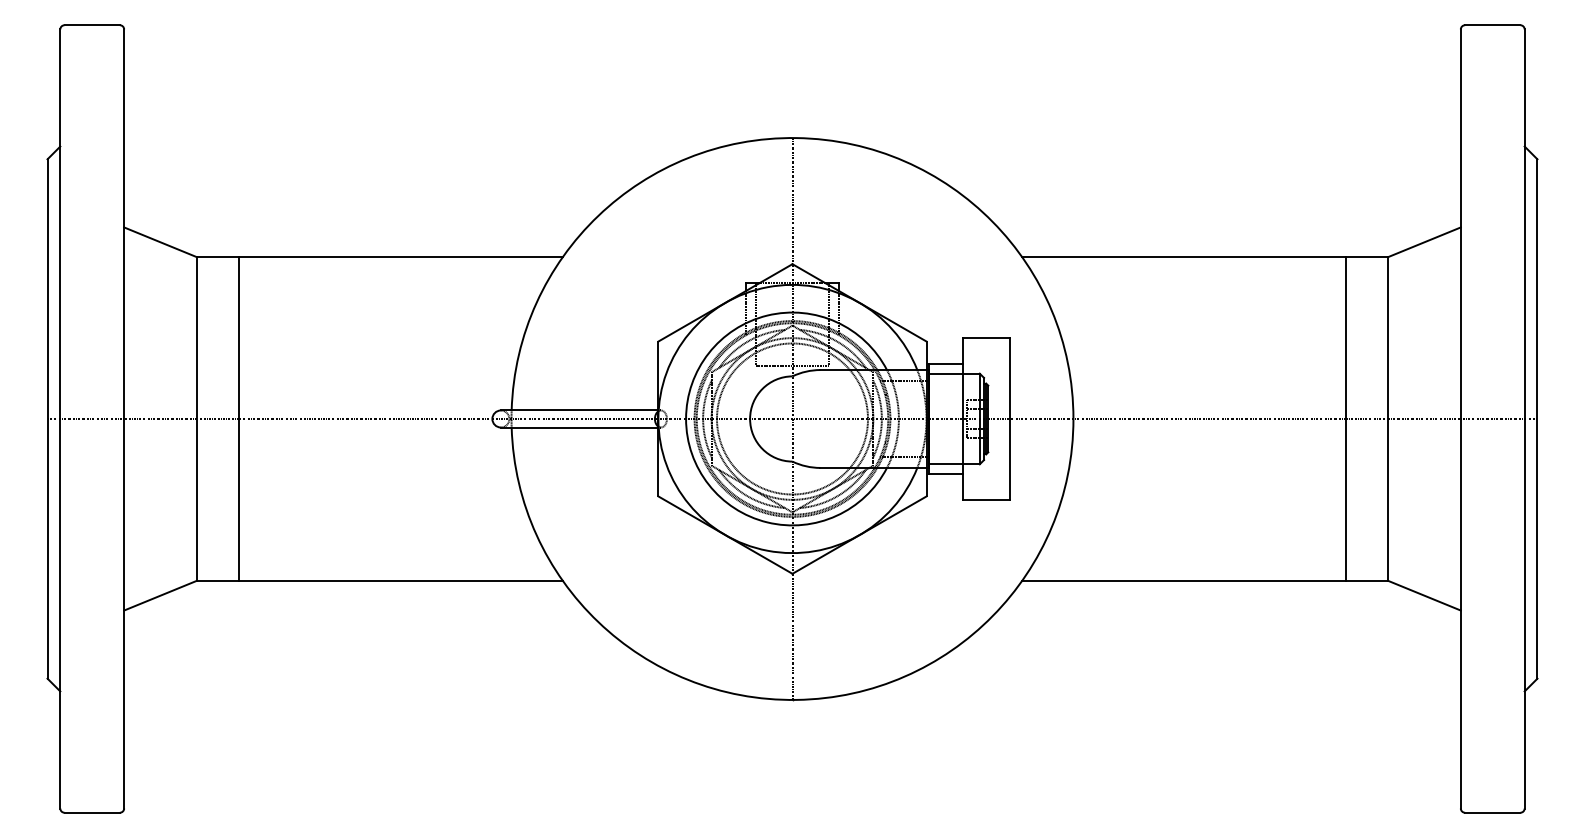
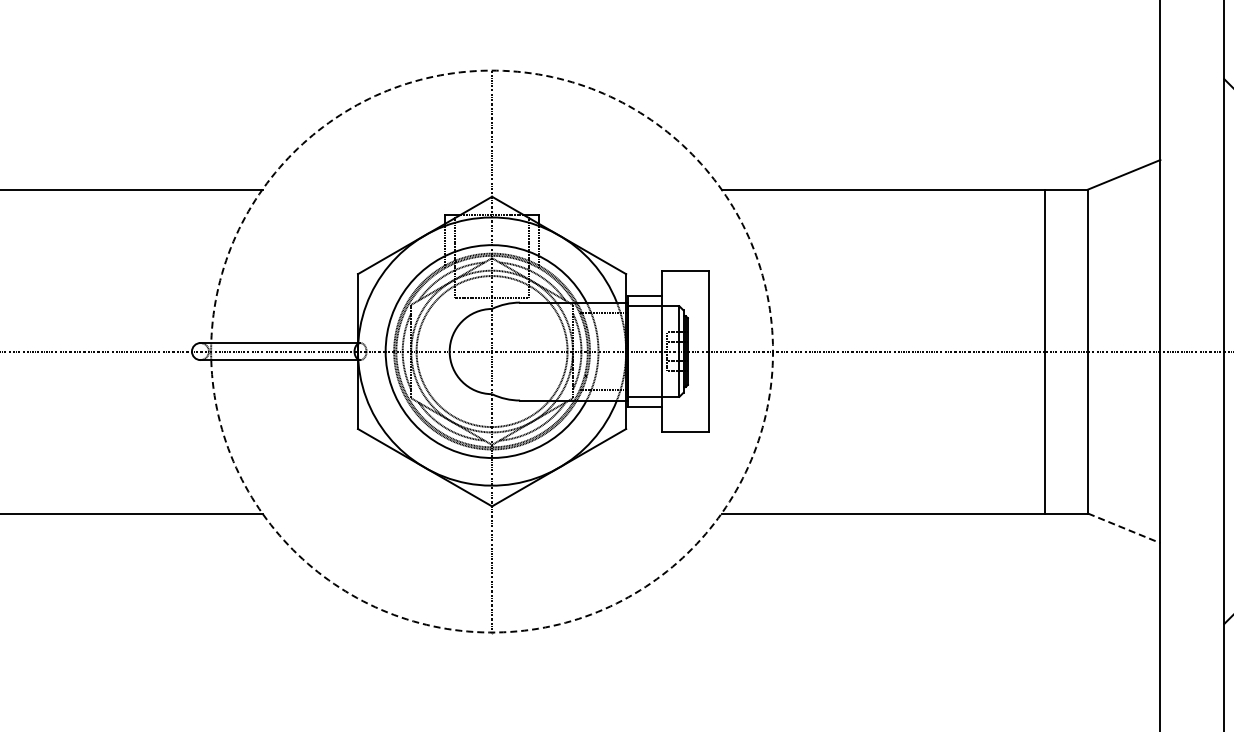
arc: (1073, 418) -> (773, 351), solid -> dashed
line: (1425, 595) -> (1125, 528), solid -> dashed

